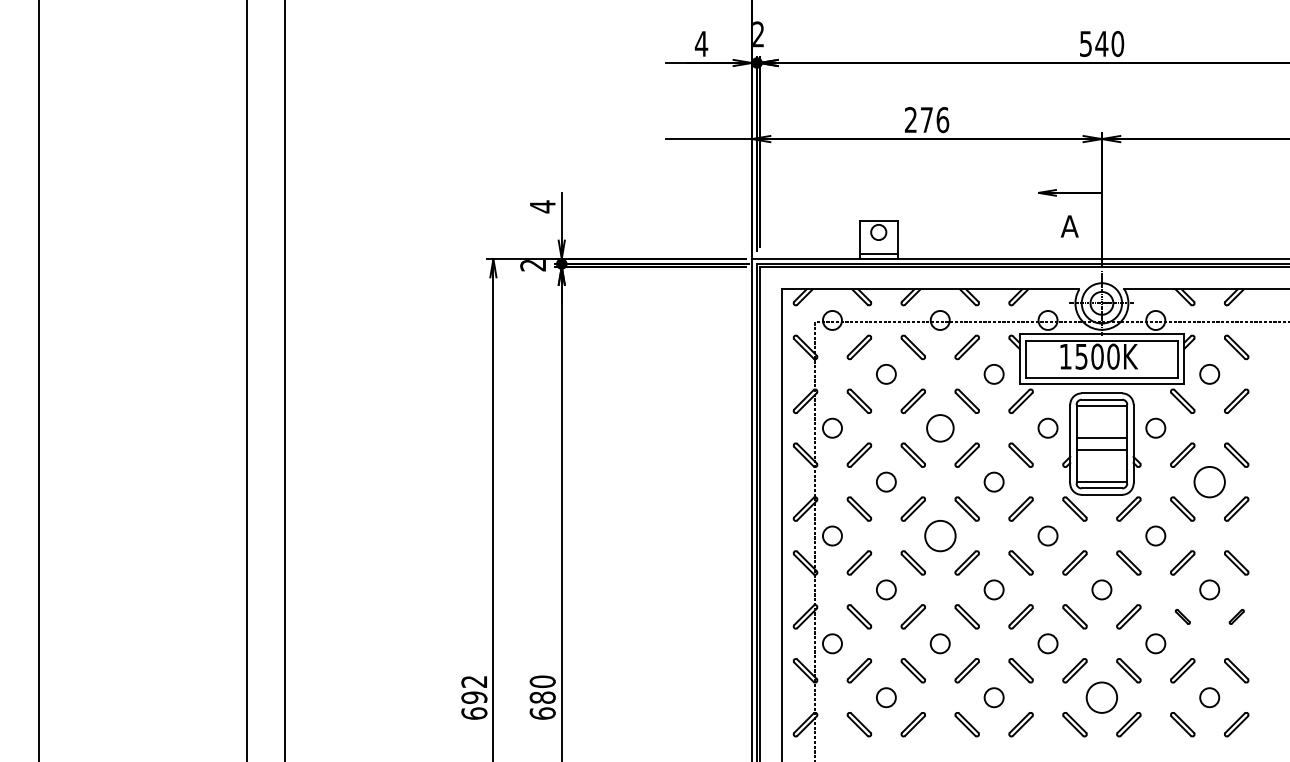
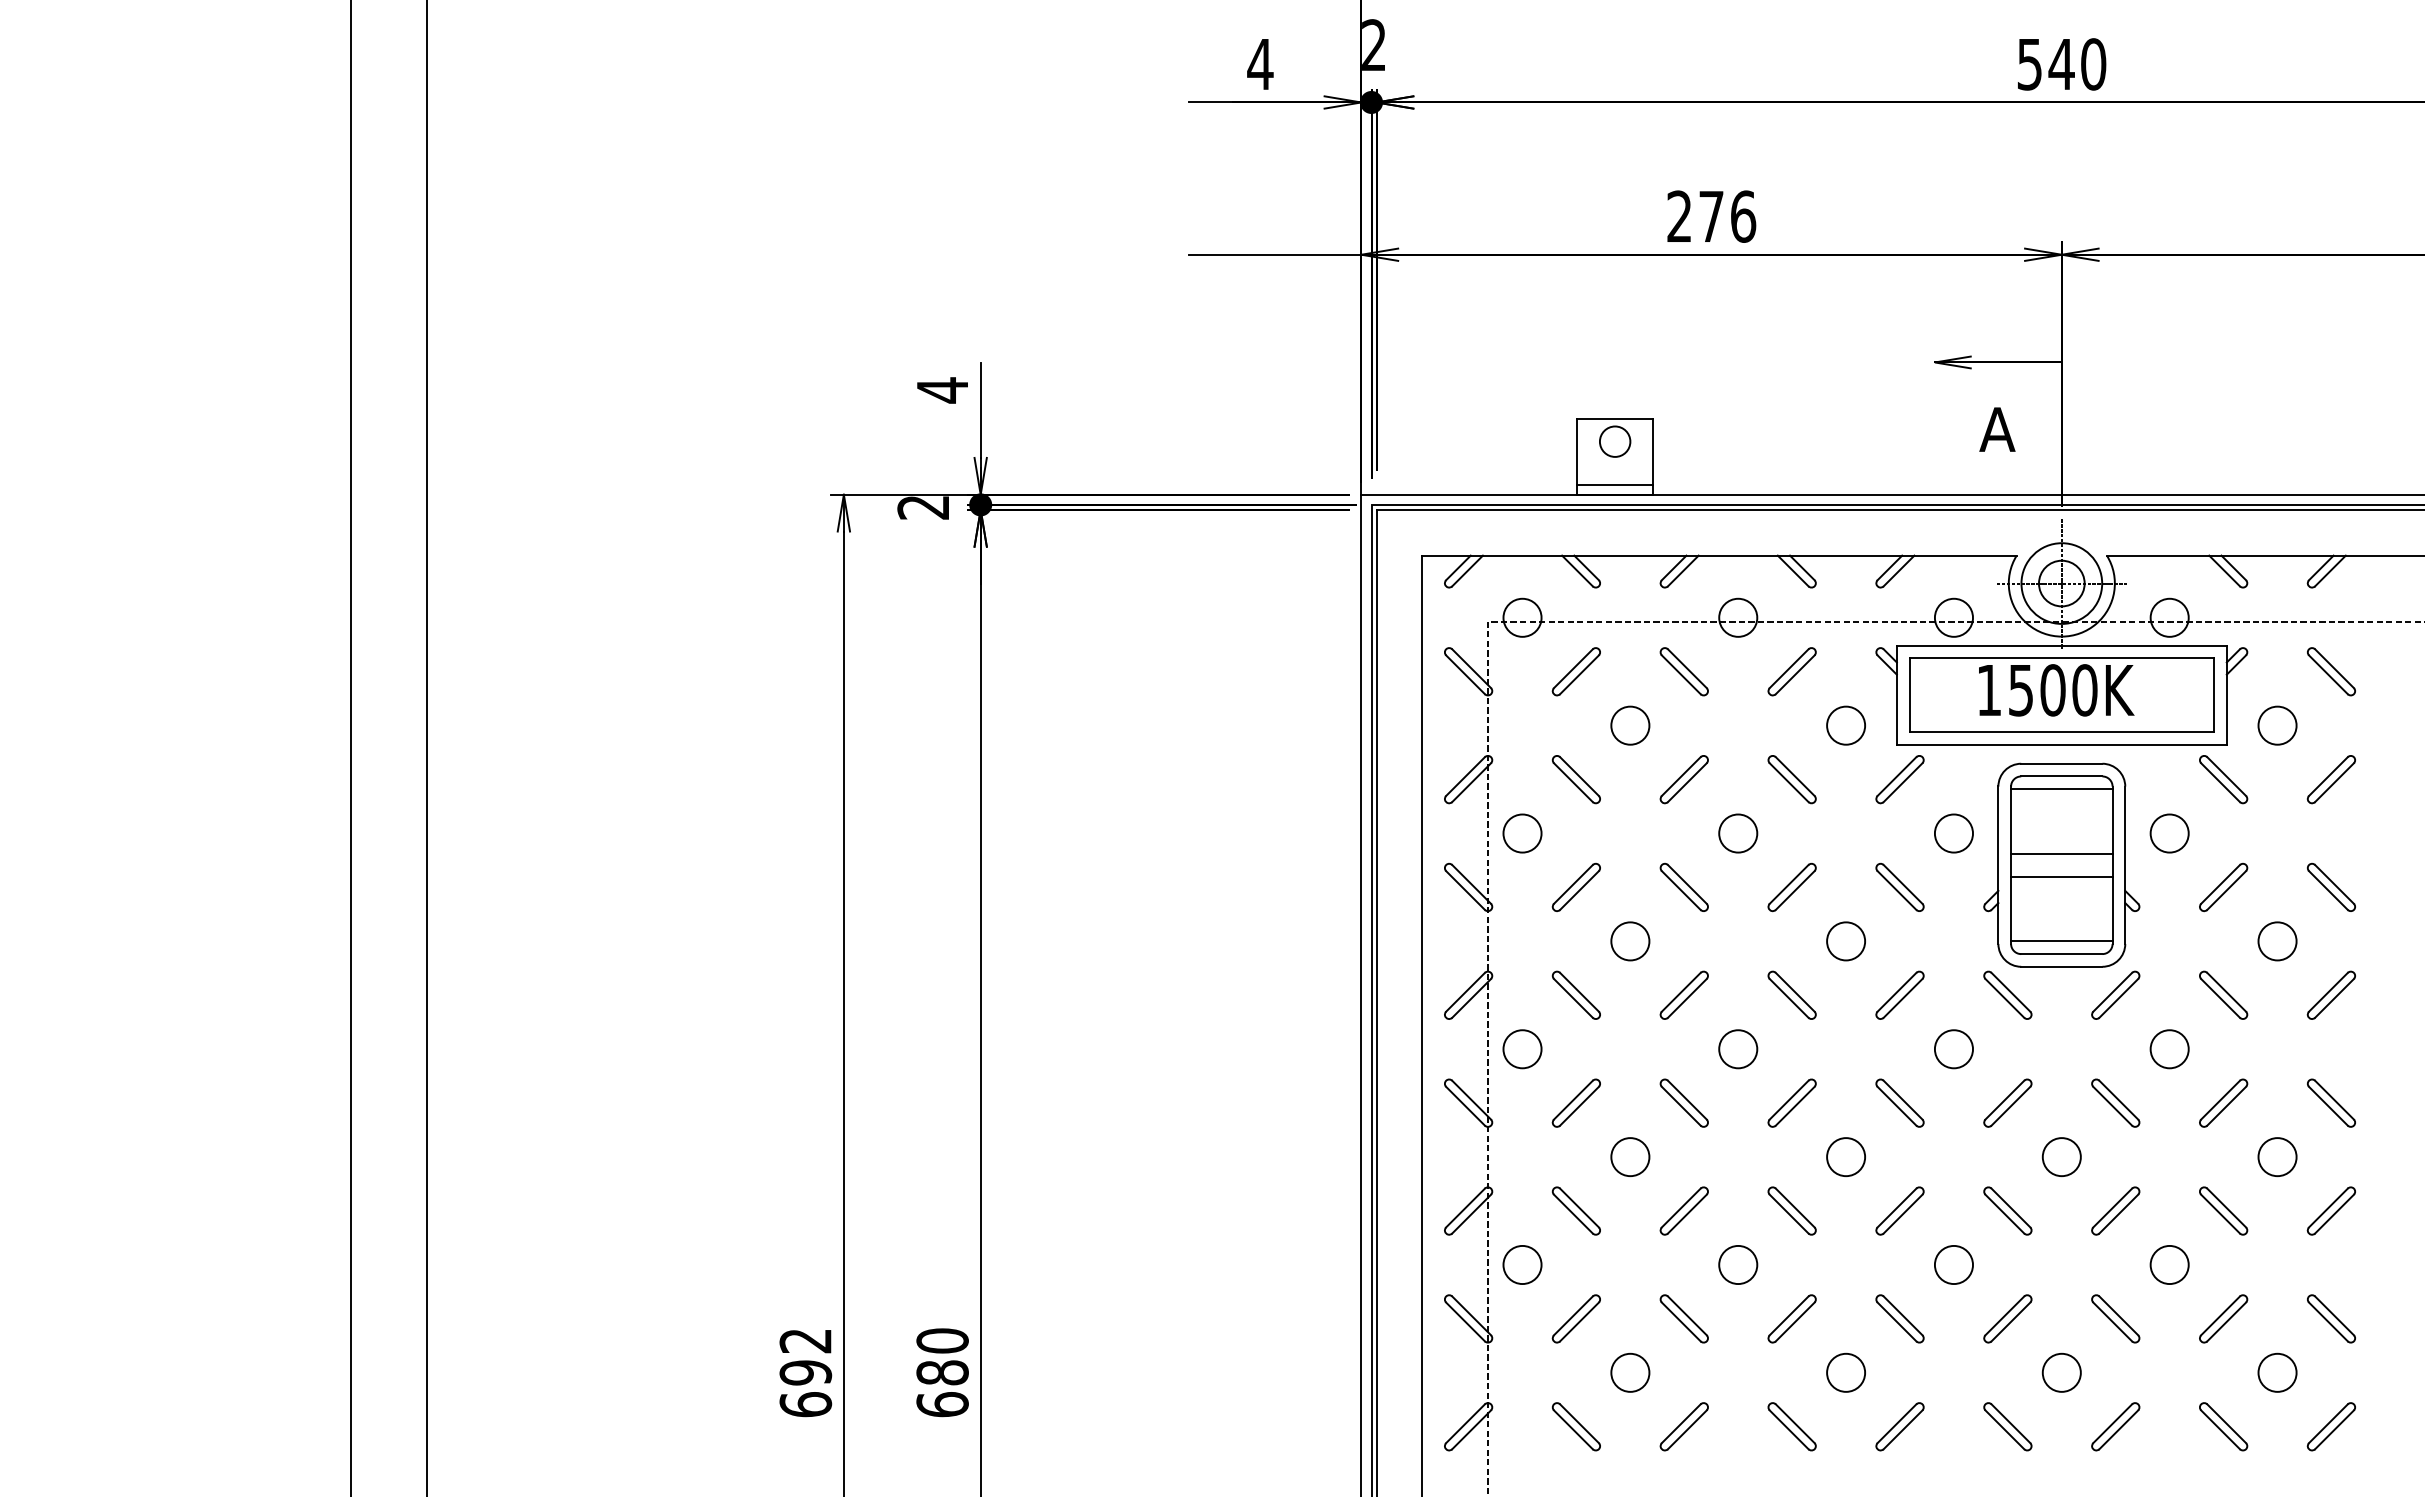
circle: (939, 427) -> (1736, 832), size x0.71
circle: (1209, 481) -> (2277, 940), size x0.62
circle: (939, 535) -> (1736, 1048), size x0.62
part: (1182, 616) -> (2223, 1210), size x1.67
part: (1236, 616) -> (2331, 1210), size x1.67
circle: (1101, 697) -> (2060, 1372), size x0.62

